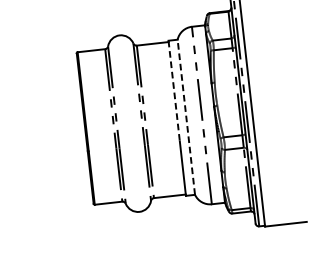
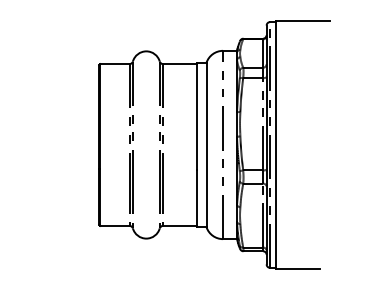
line: (173, 91) -> (196, 116), dashed -> solid
line: (186, 116) -> (206, 144), dashed -> solid

